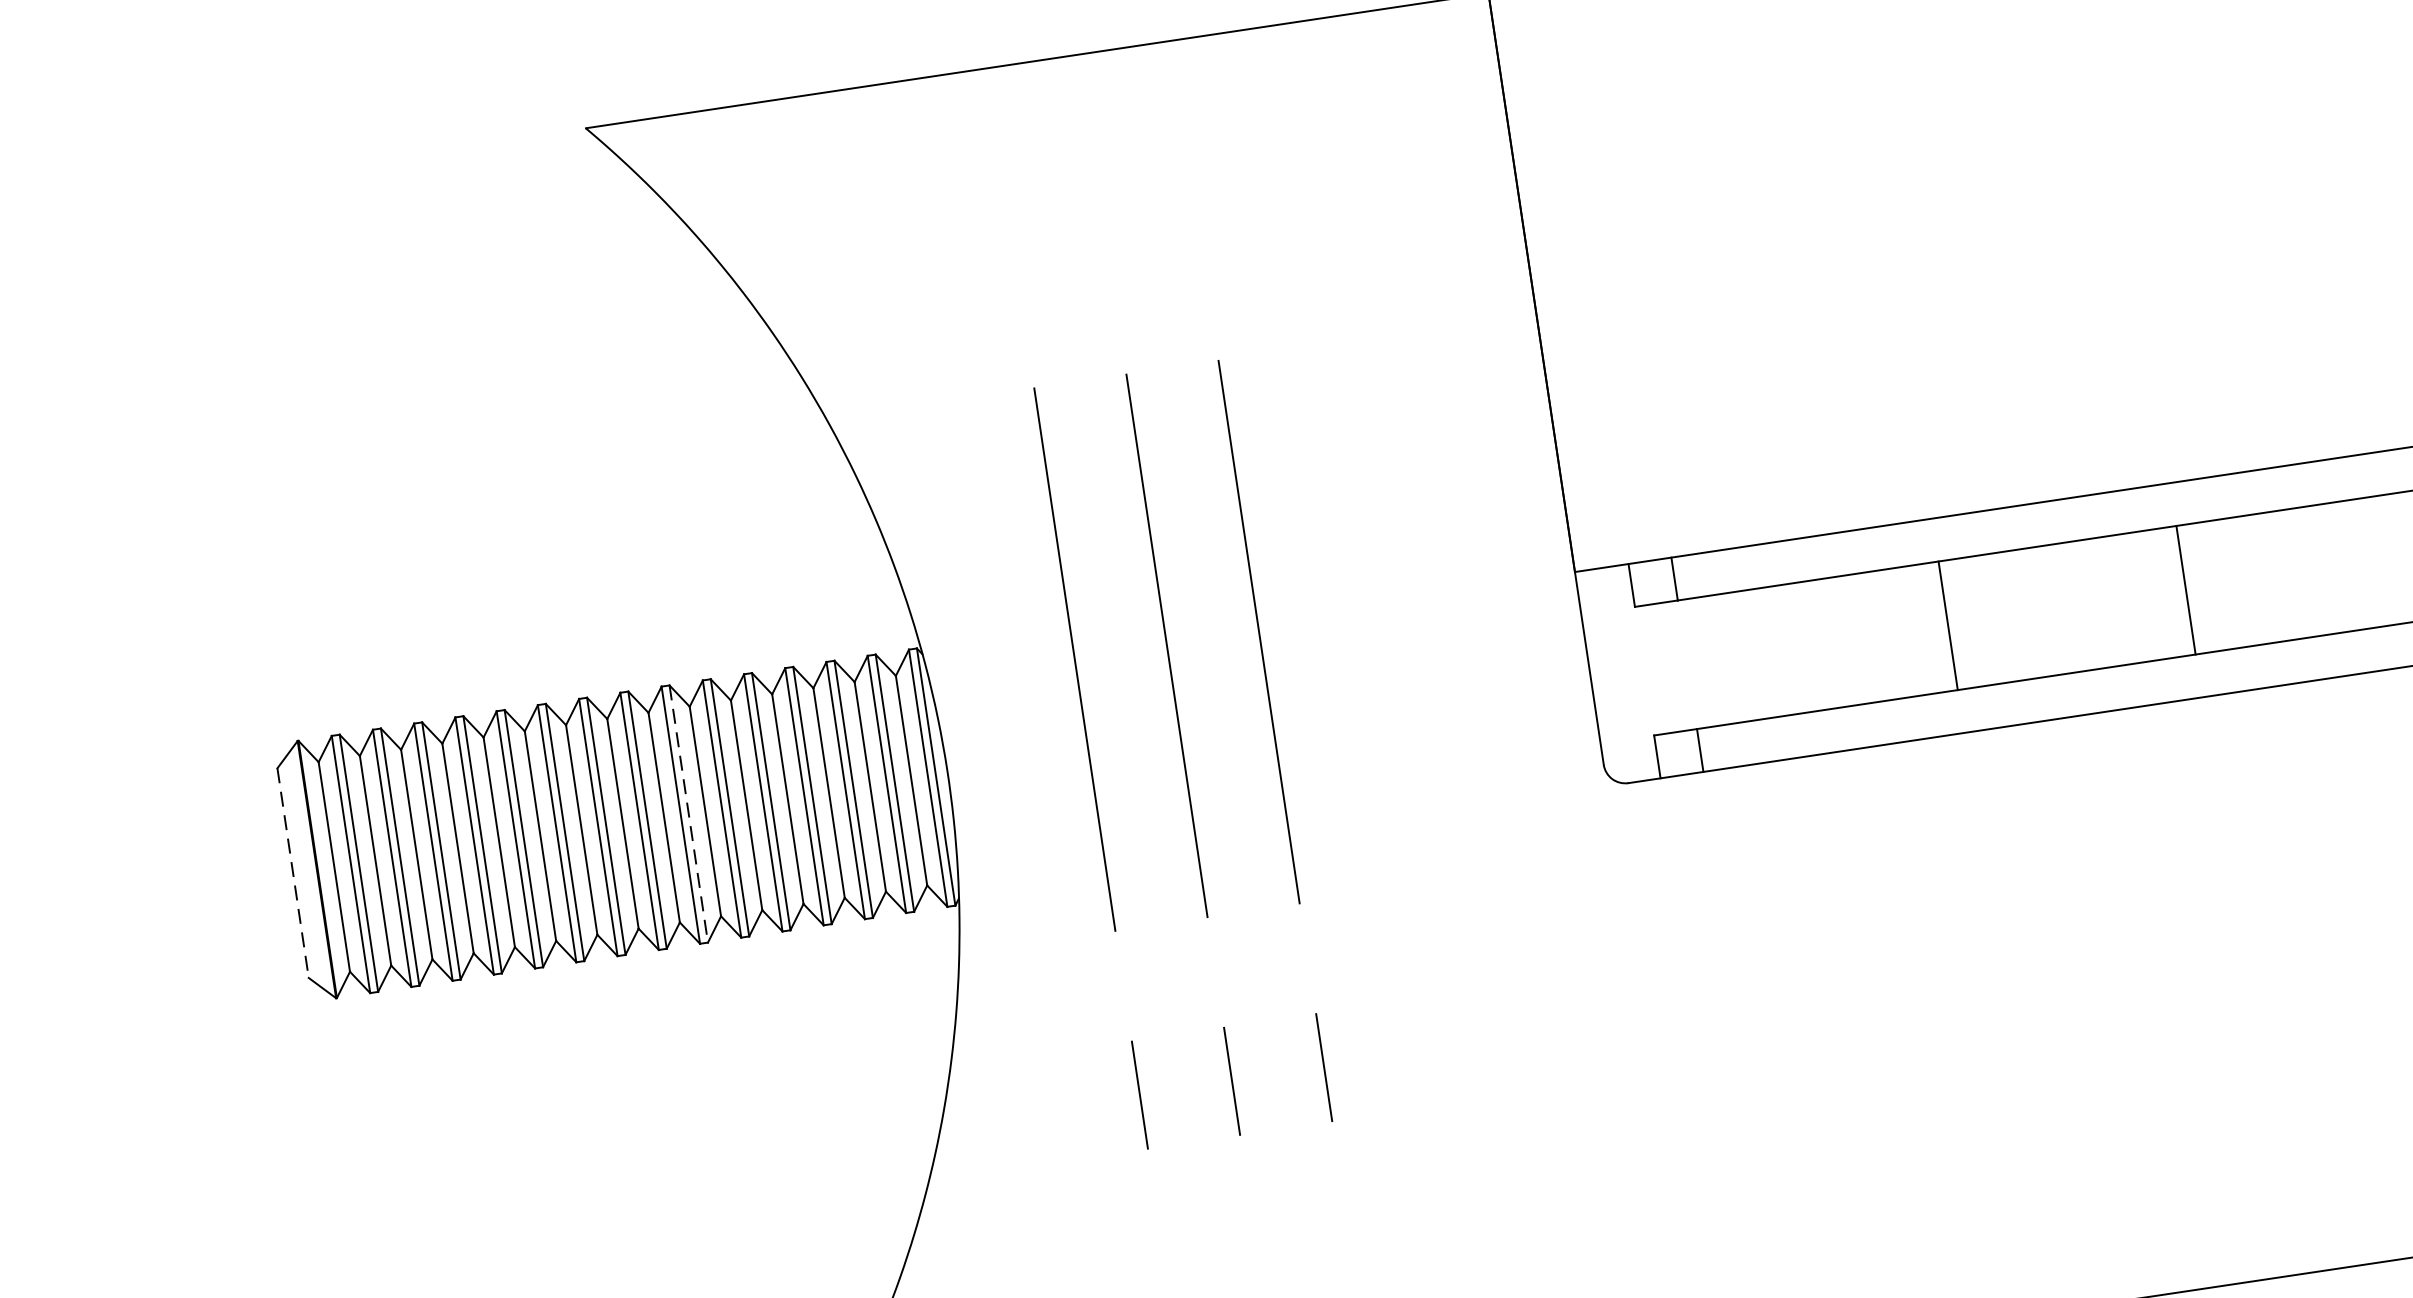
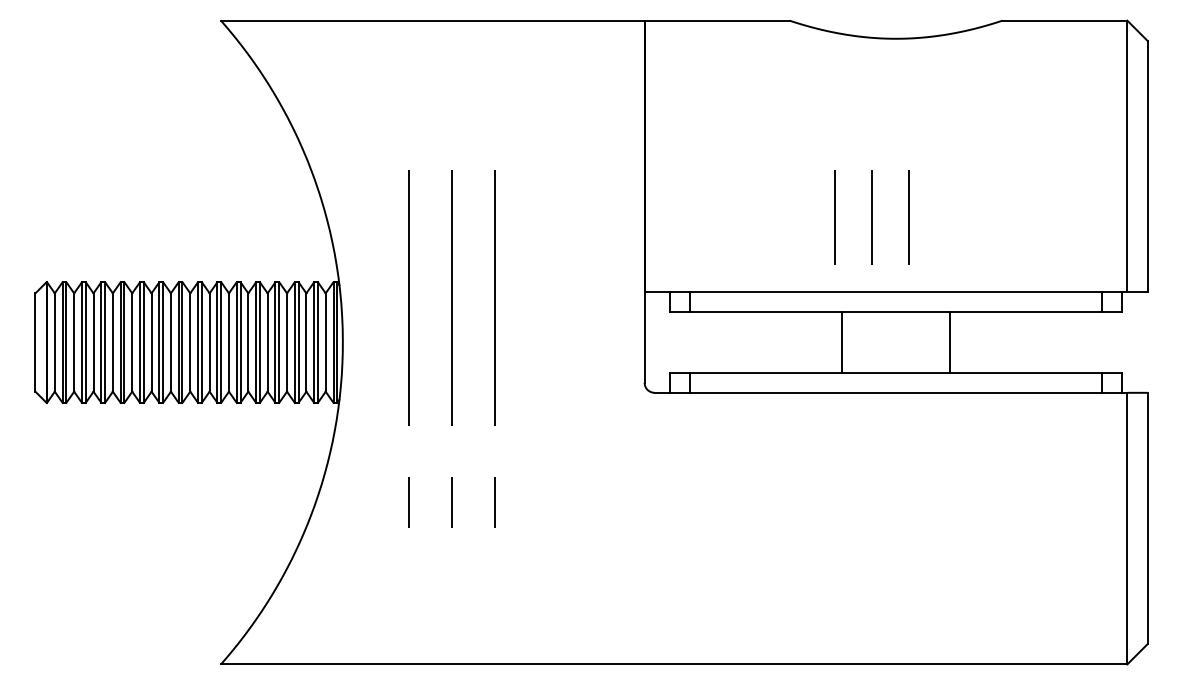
line: (2113, 328) -> (908, 217), added
line: (2034, 340) -> (871, 217), added
line: (1957, 351) -> (835, 217), added
line: (2185, 590) -> (949, 342), moved
line: (1948, 625) -> (842, 342), moved
line: (689, 815) -> (221, 343), dashed -> solid
line: (293, 875) -> (35, 343), dashed -> solid

